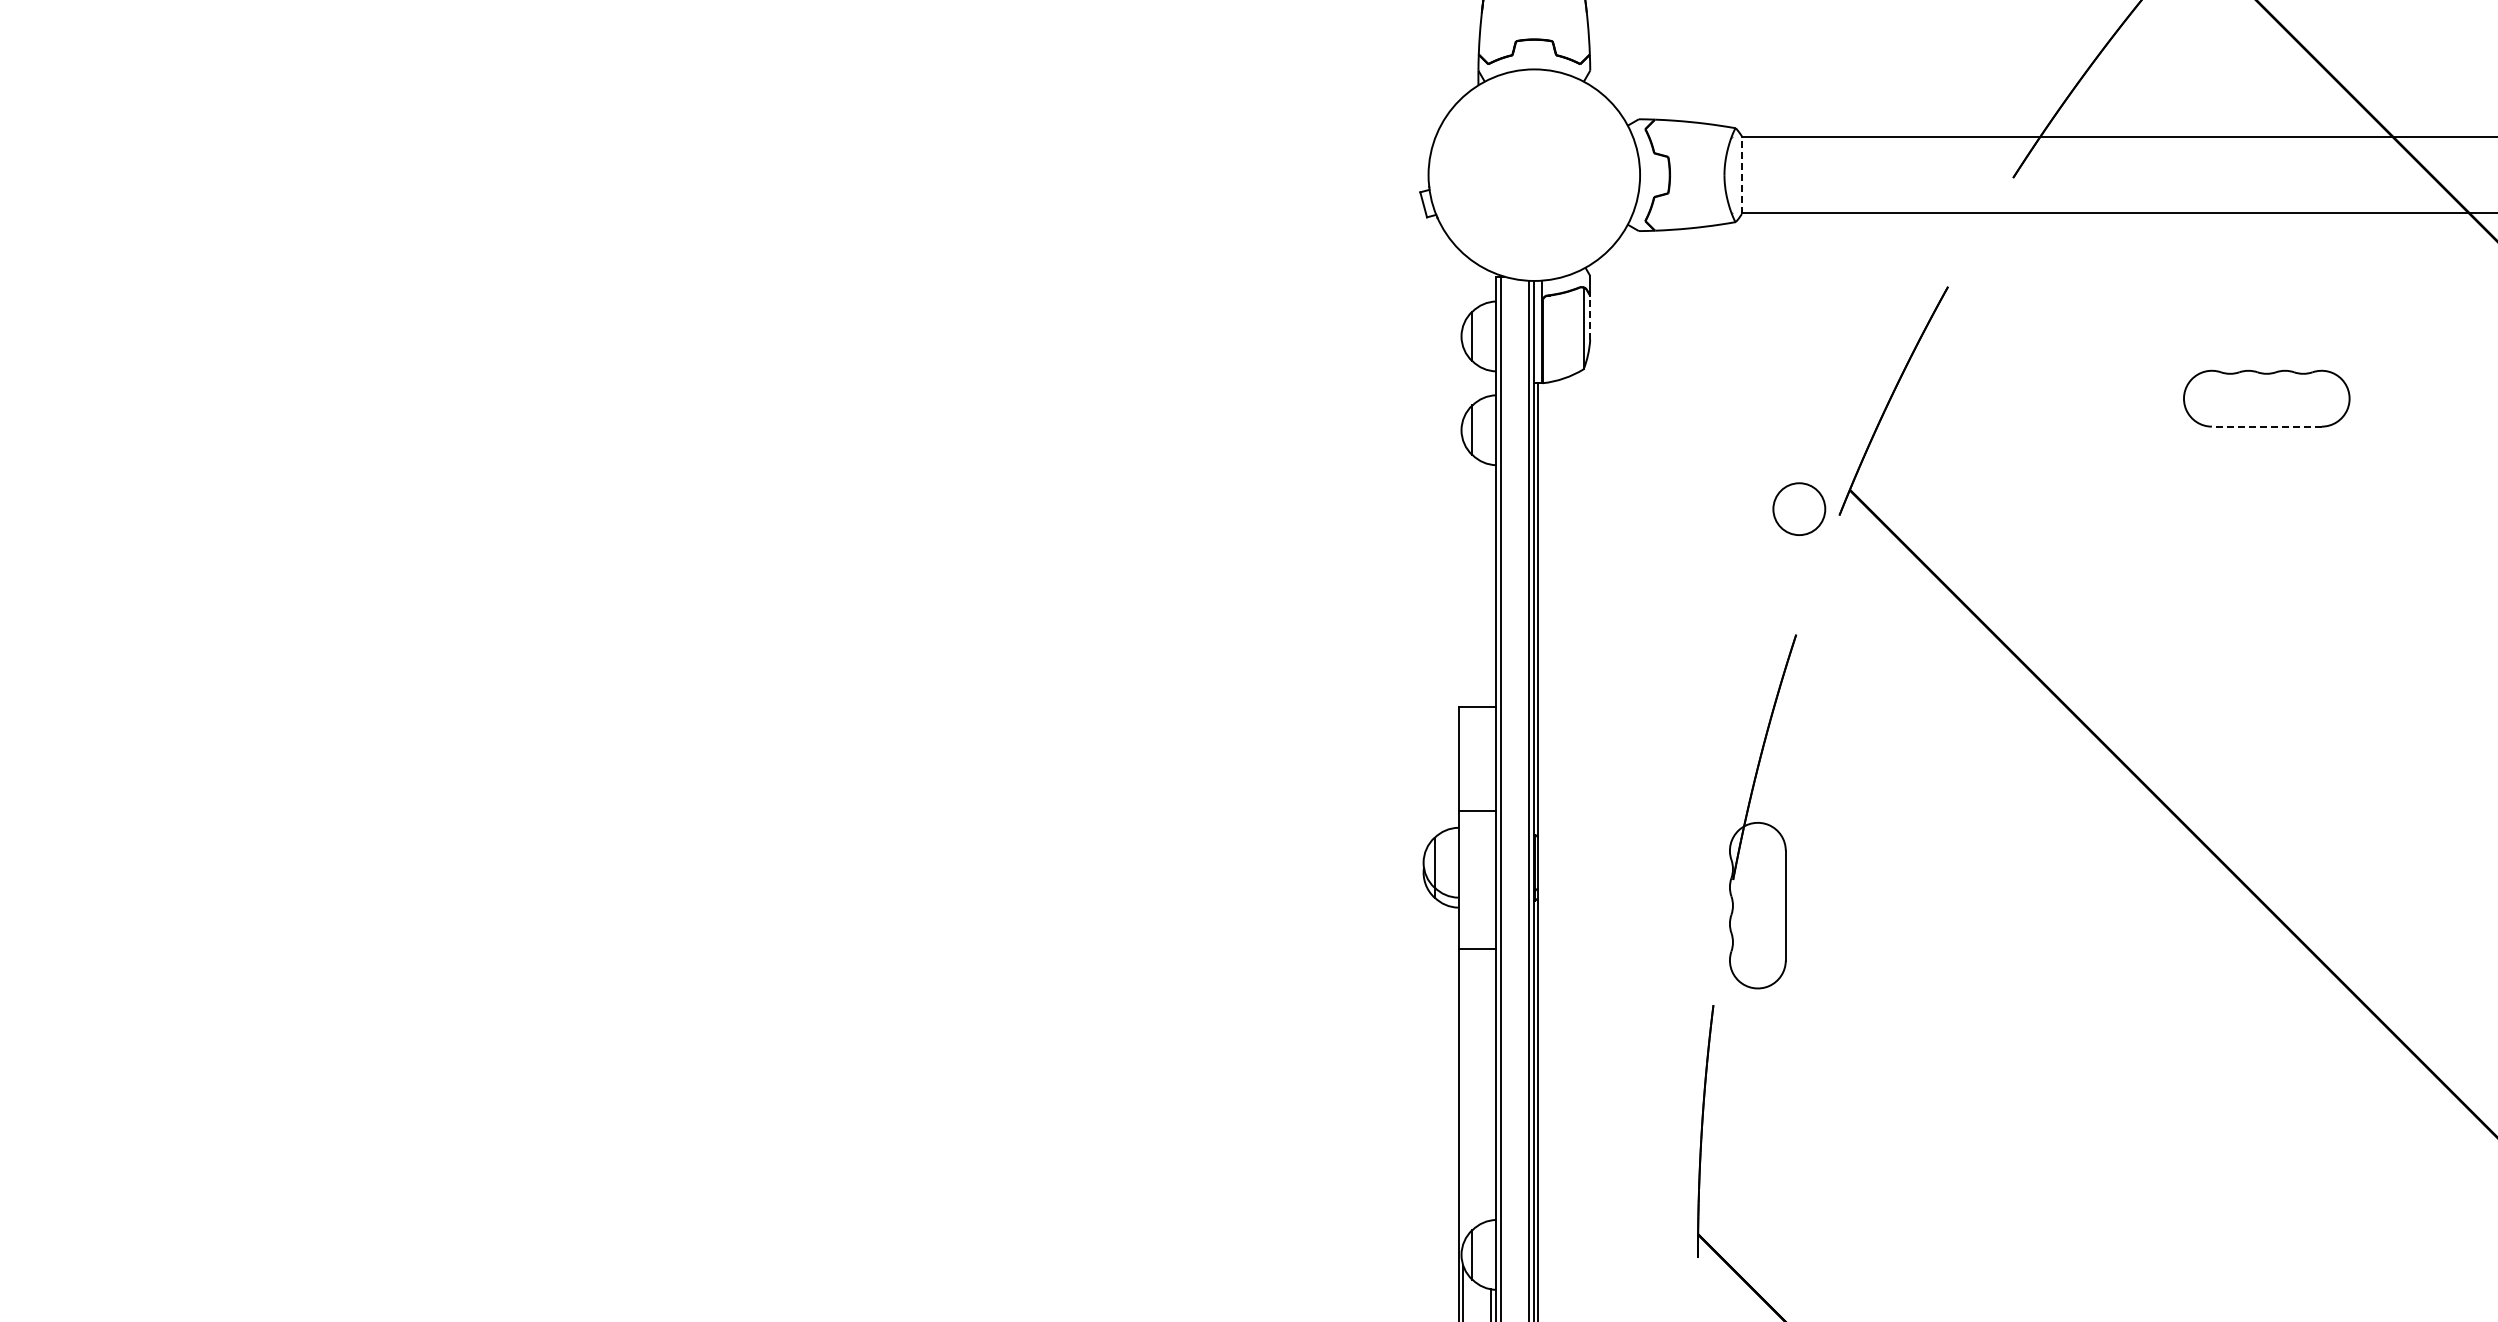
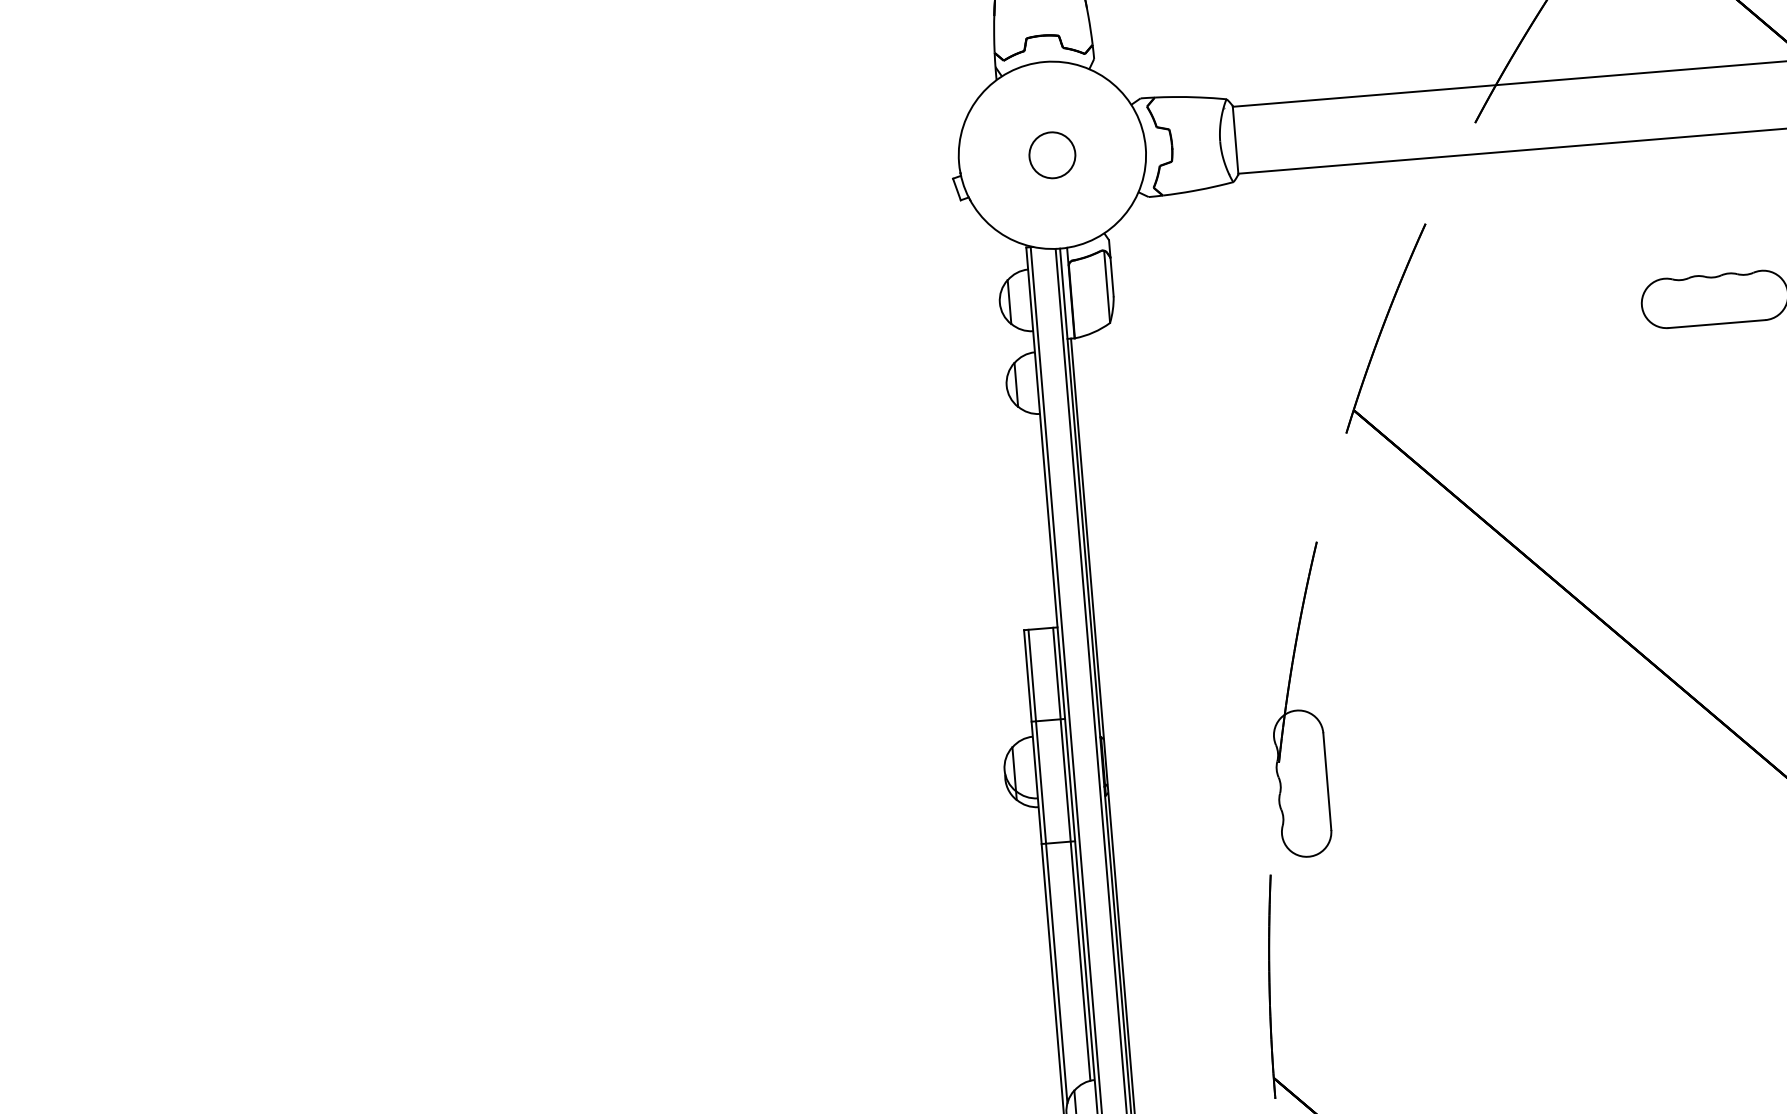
line: (1741, 175) -> (1235, 140), dashed -> solid
line: (1590, 317) -> (1112, 276), dashed -> solid
line: (2266, 426) -> (1716, 323), dashed -> solid
circle: (1799, 508) -> (1052, 154), moved
line: (1491, 963) -> (1071, 854), added
line: (1463, 975) -> (1047, 866), added

